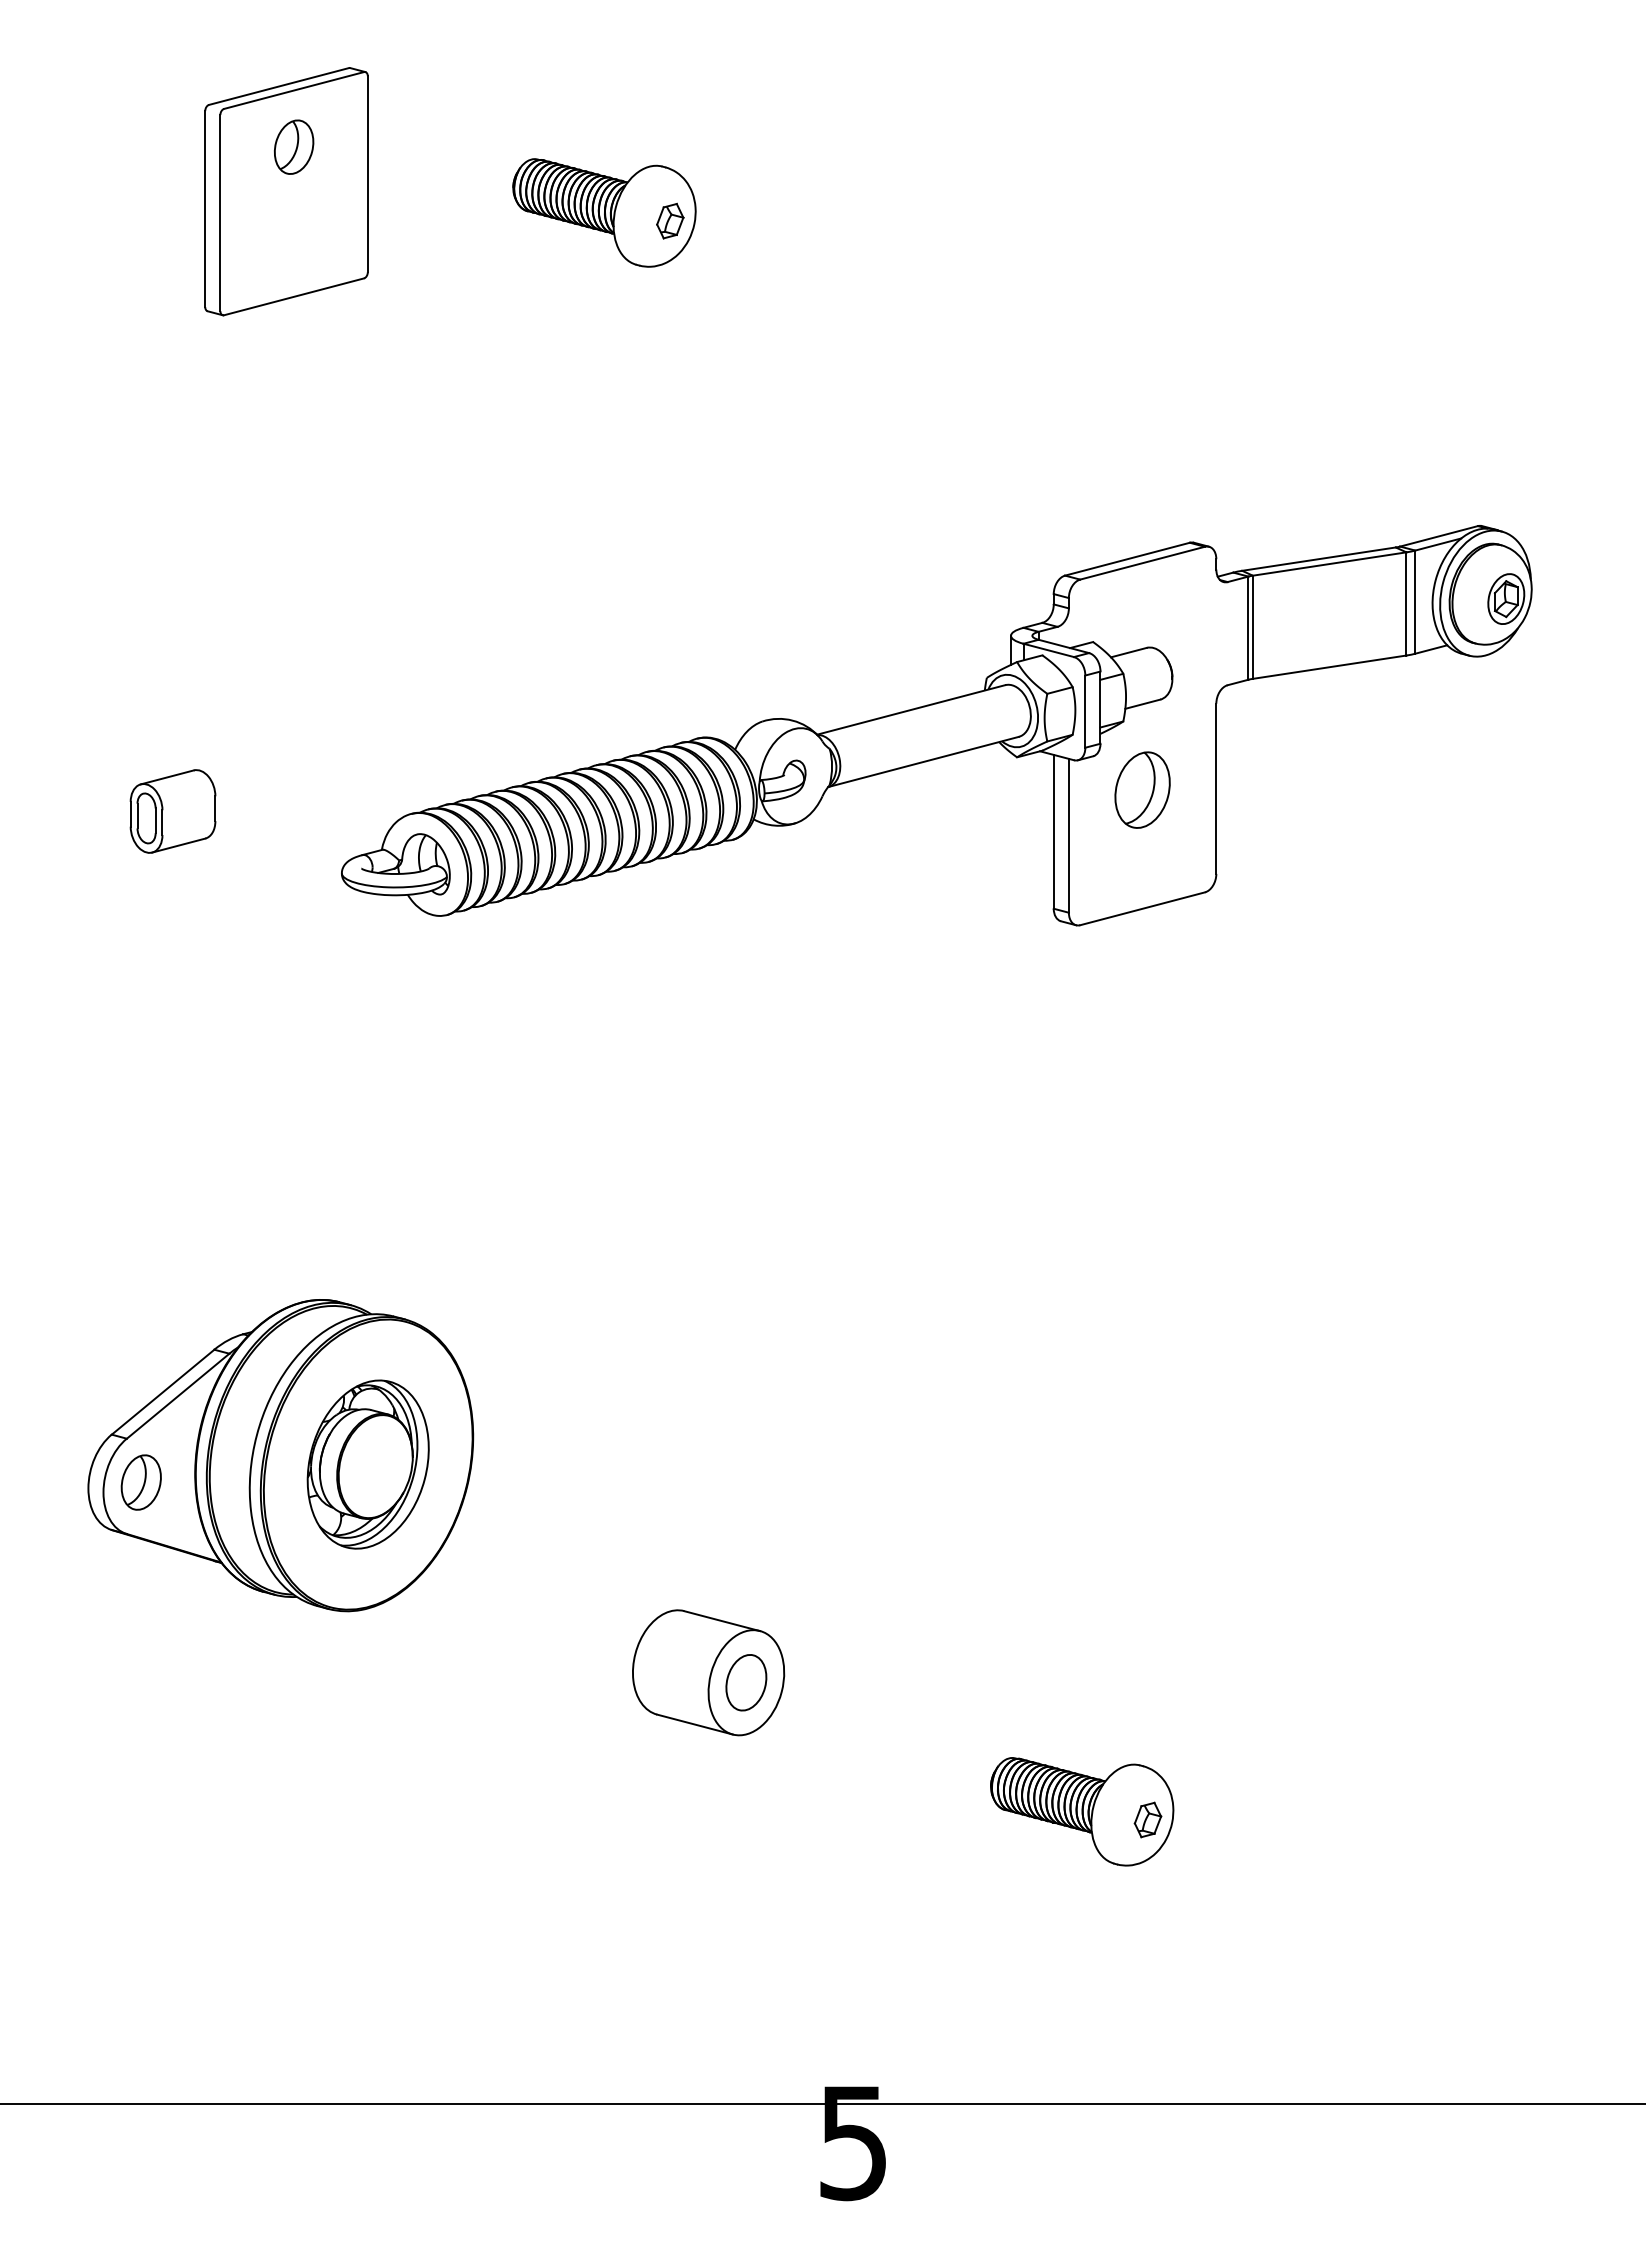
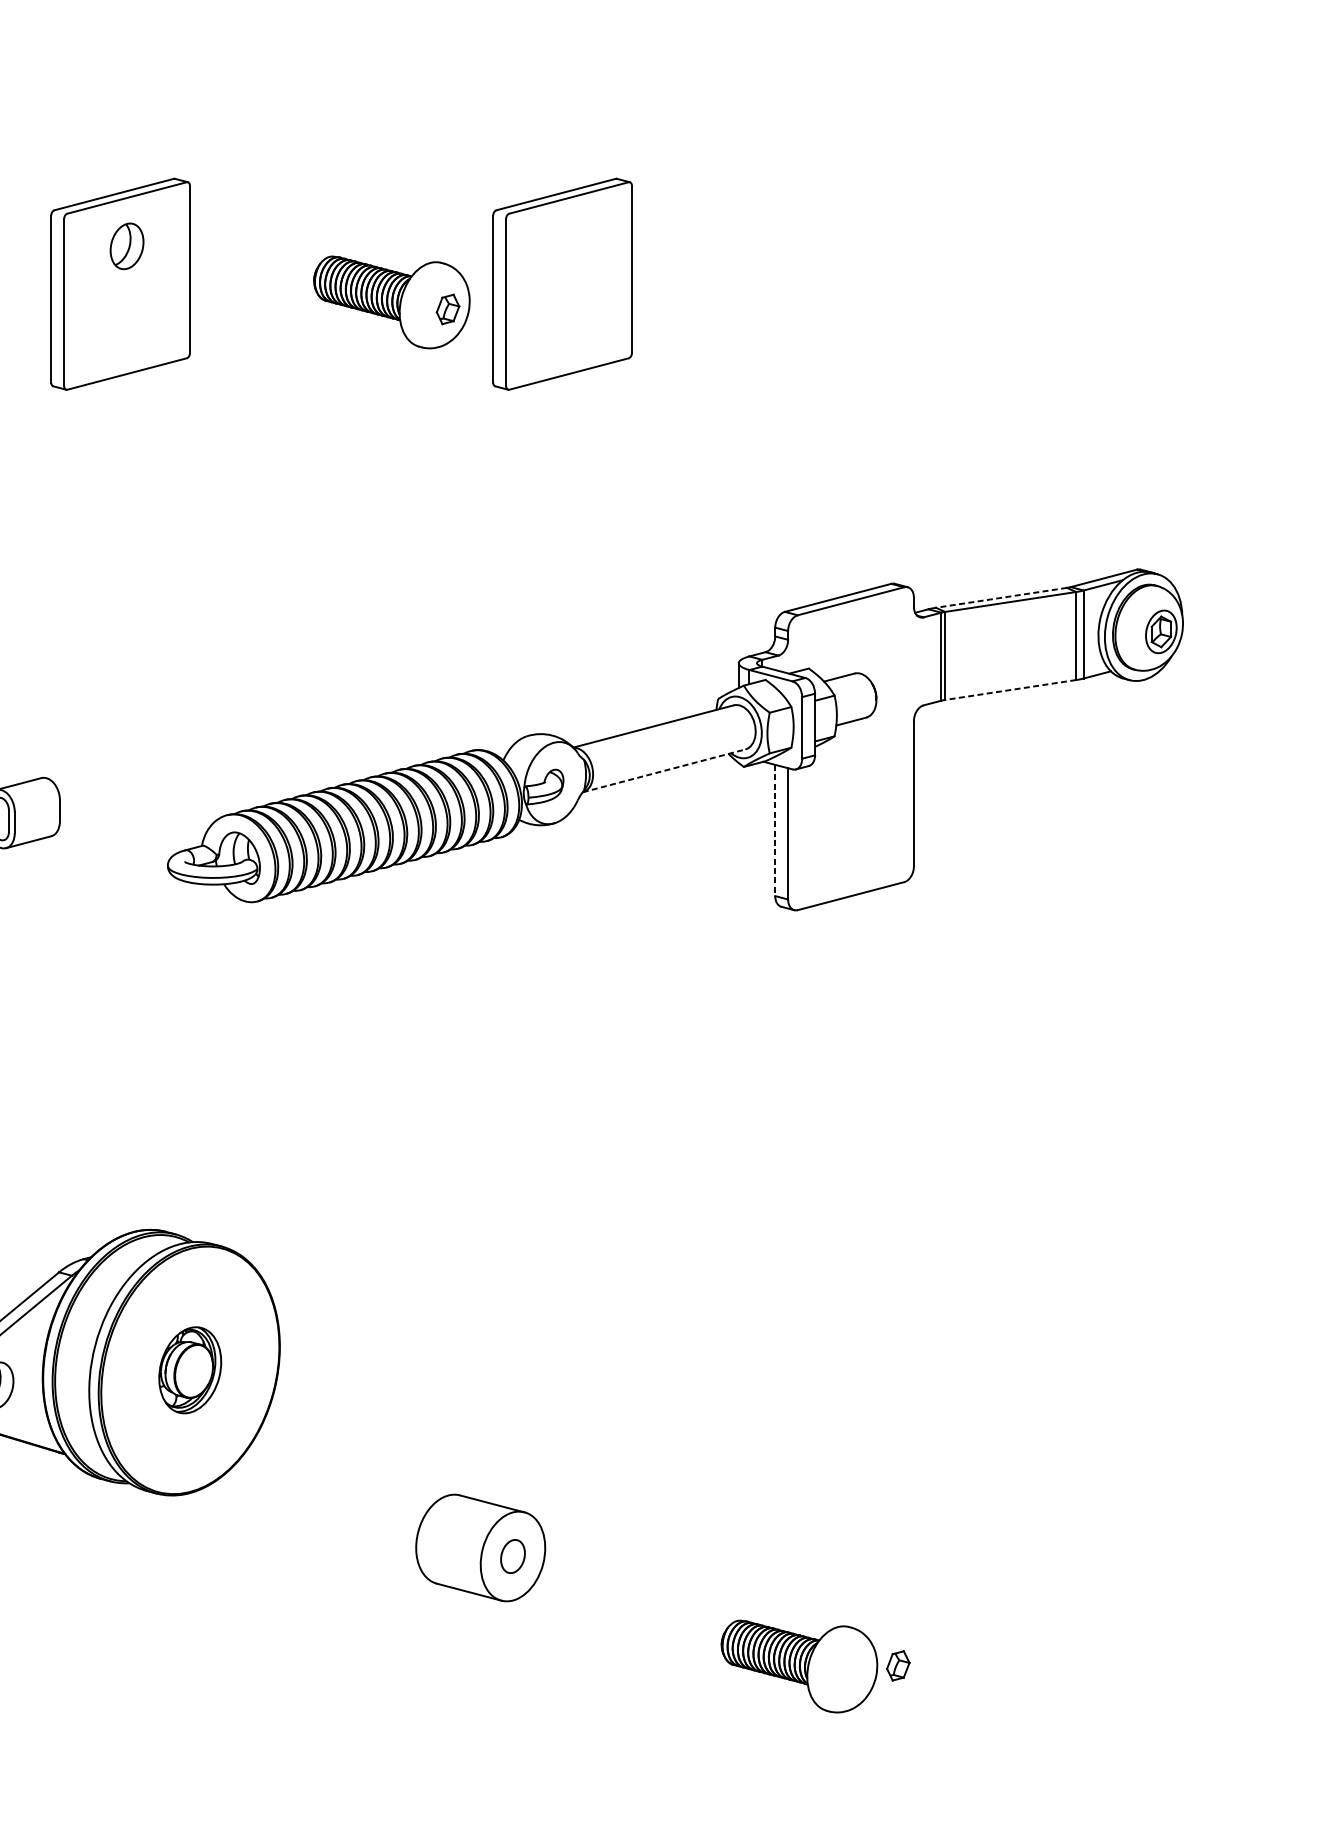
part: (804, 191) -> (562, 284), added
line: (1318, 559) -> (1001, 598), solid -> dashed
line: (1329, 667) -> (1010, 690), solid -> dashed
line: (923, 761) -> (664, 770), solid -> dashed
part: (1142, 789) -> (850, 794), removed
line: (1053, 831) -> (775, 830), solid -> dashed
part: (367, 1464) -> (189, 1370), size x0.6
part: (746, 1682) -> (513, 1556), size x0.7
part: (1147, 1819) -> (897, 1665), moved

